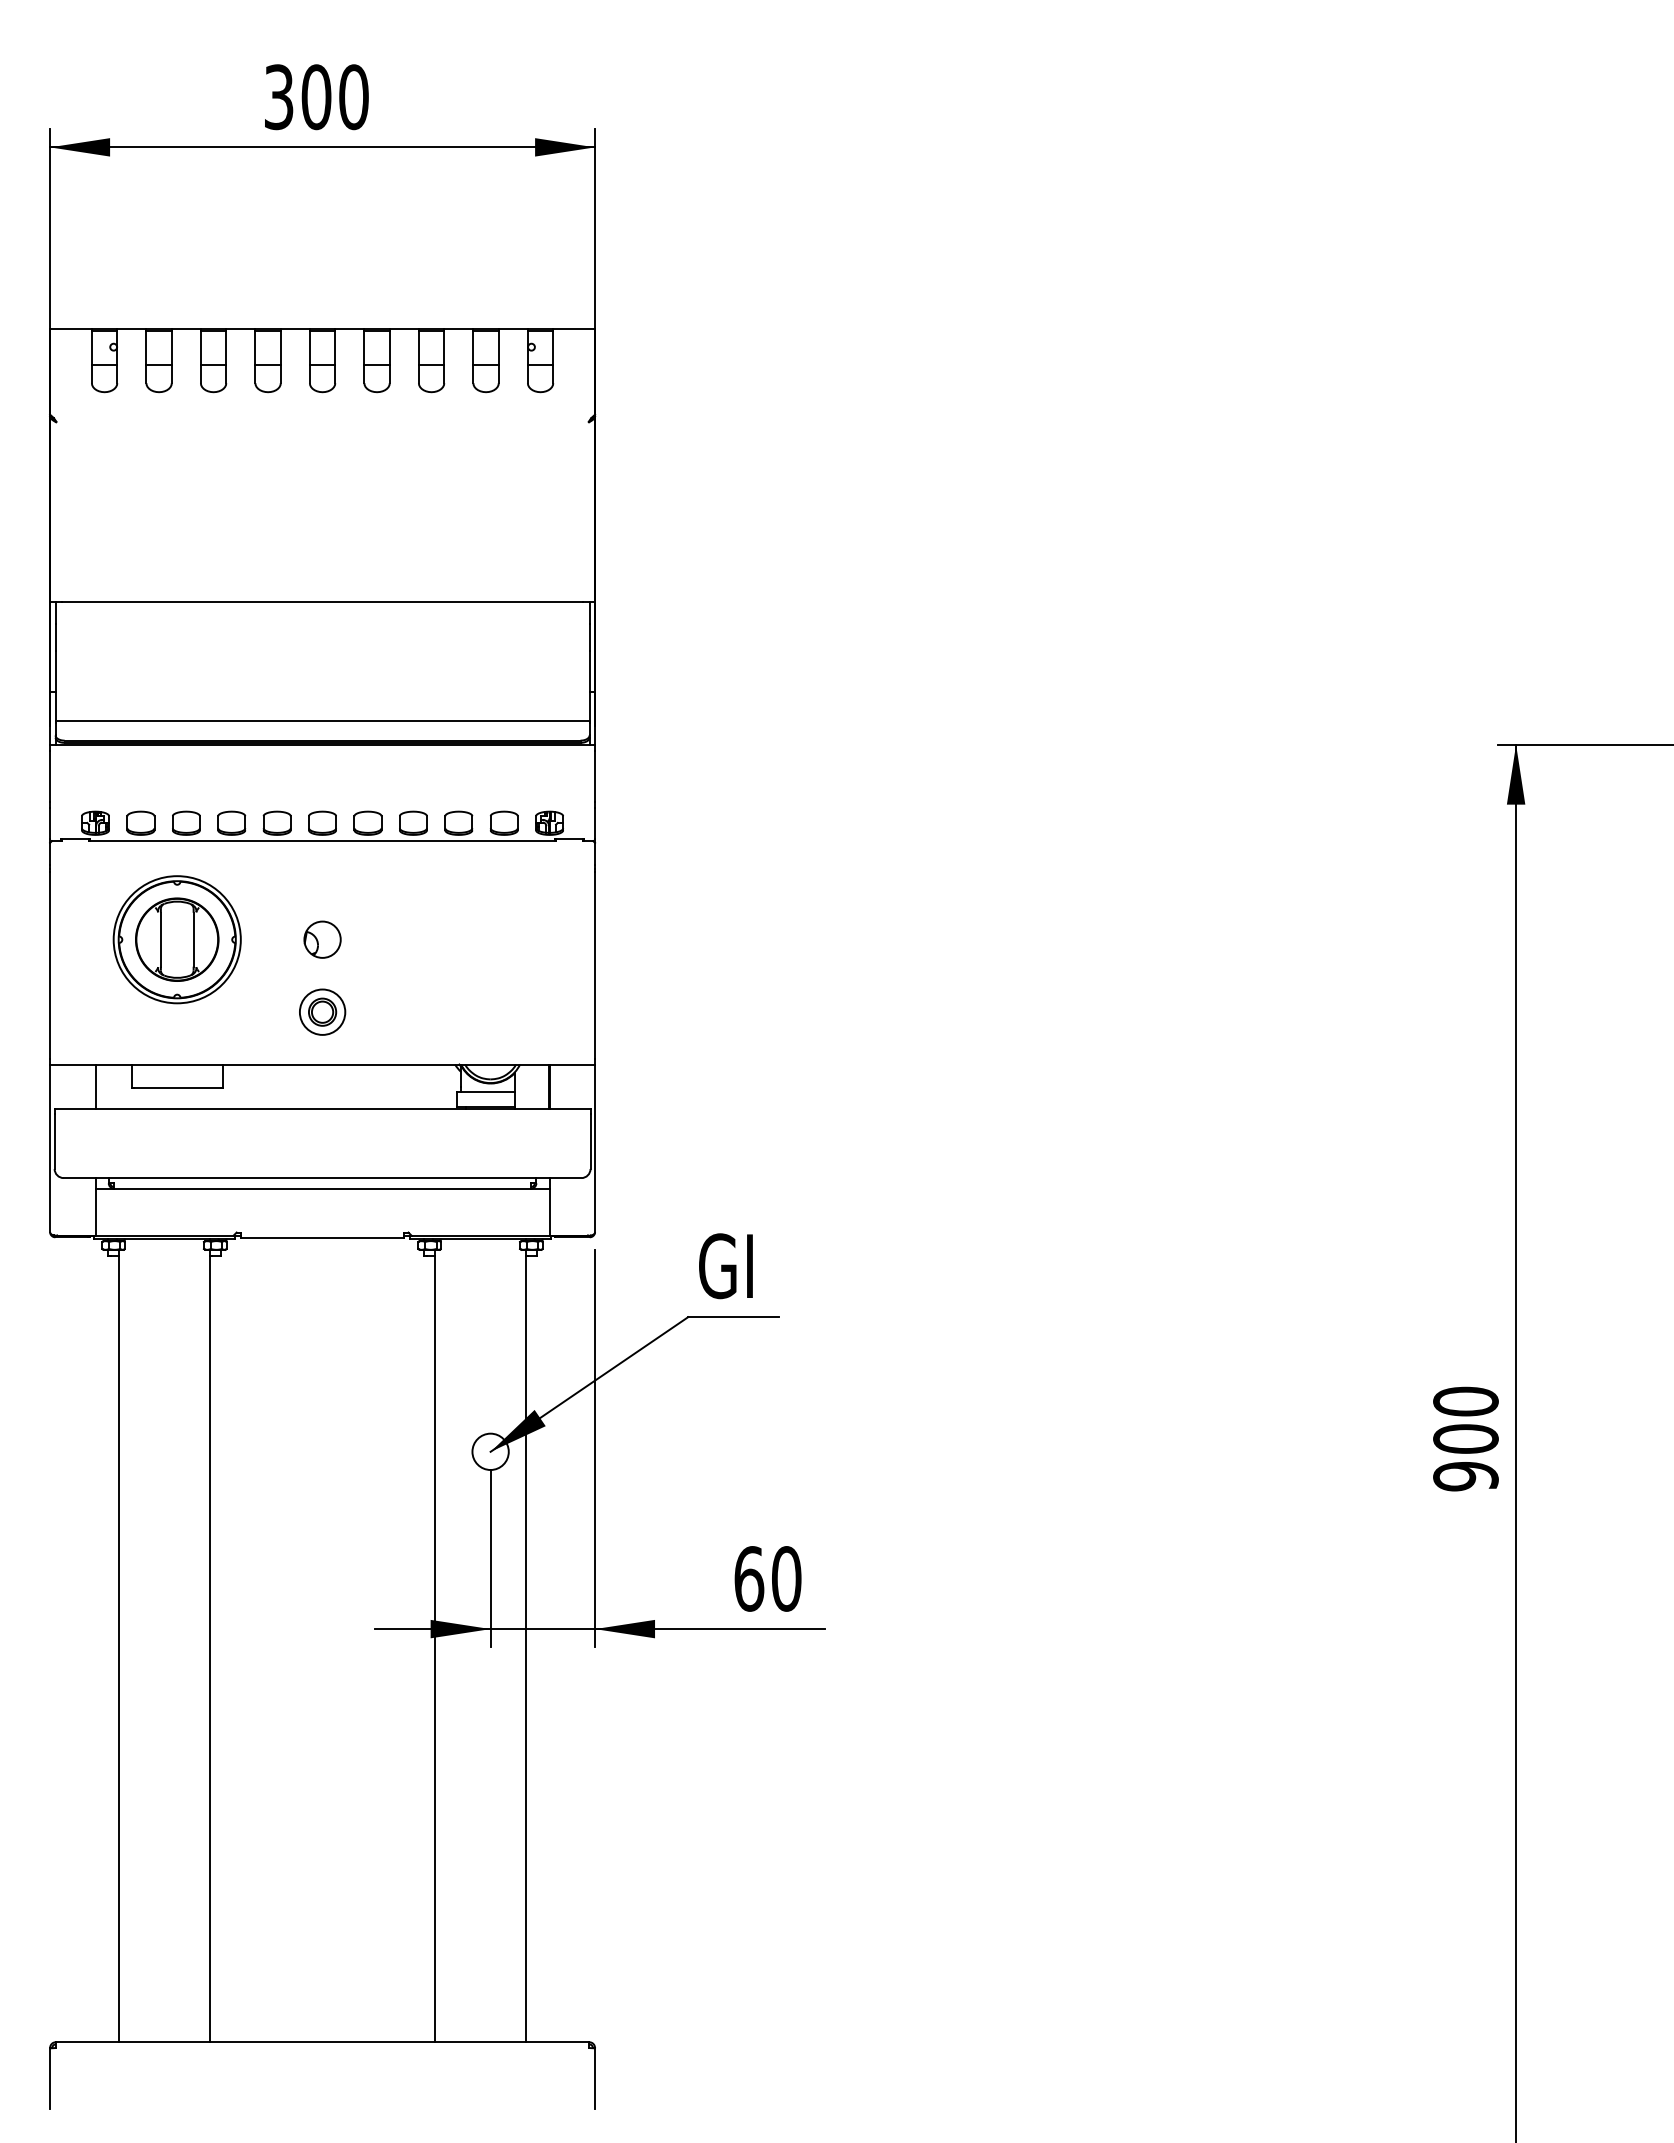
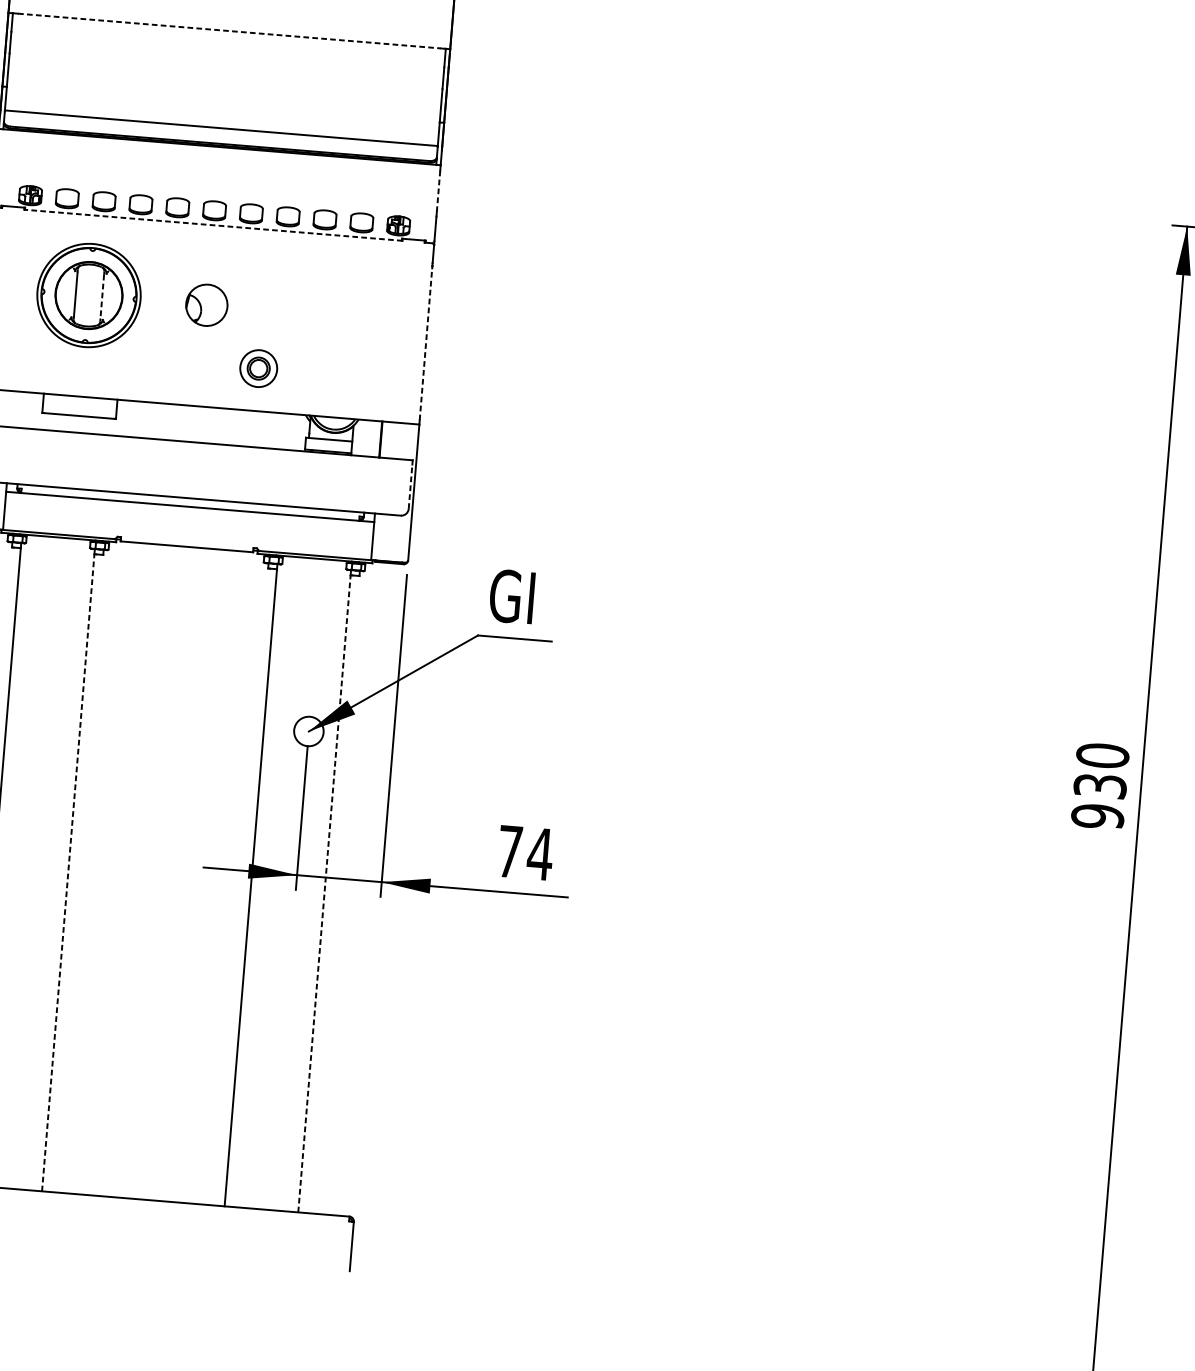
line: (322, 601) -> (229, 31), solid -> dashed
line: (595, 777) -> (438, 191), solid -> dashed
line: (322, 841) -> (213, 225), solid -> dashed
line: (193, 939) -> (102, 296), solid -> dashed
part: (322, 939) -> (206, 305), size x1.4
line: (595, 965) -> (426, 344), solid -> dashed
part: (322, 1011) -> (258, 368), moved
line: (95, 1086) -> (12, 409), removed
line: (590, 1141) -> (410, 486), solid -> dashed
text: (1465, 1438) -> (1099, 785), 900 -> 930
text: (768, 1578) -> (525, 852), 60 -> 74
line: (209, 1648) -> (67, 872), solid -> dashed
line: (526, 1648) -> (324, 893), solid -> dashed

